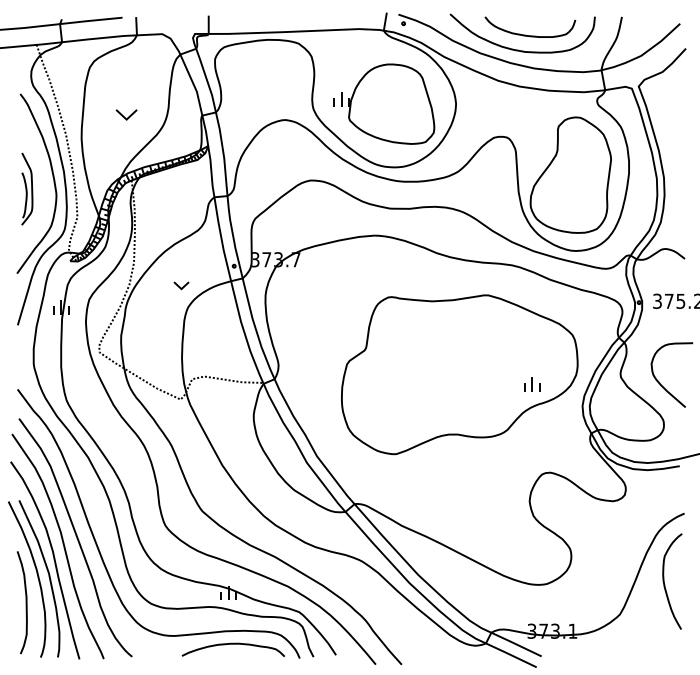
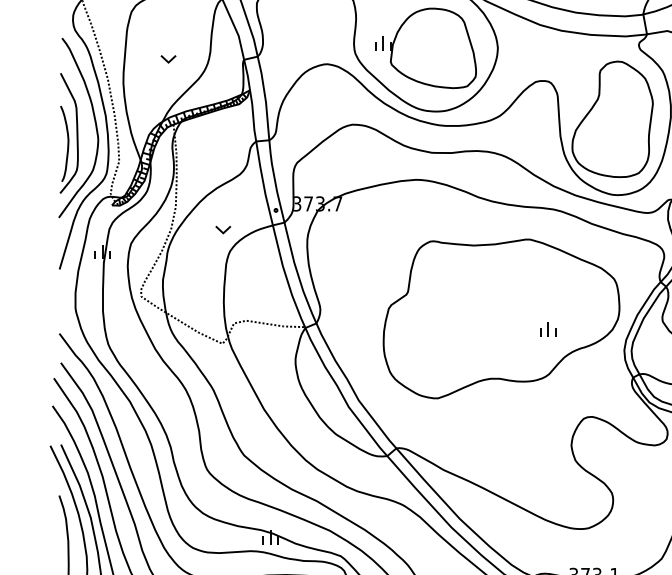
part: (126, 115) -> (168, 59), size x0.71
part: (26, 188) -> (68, 132), size x1.67
part: (532, 384) -> (548, 328), moved

